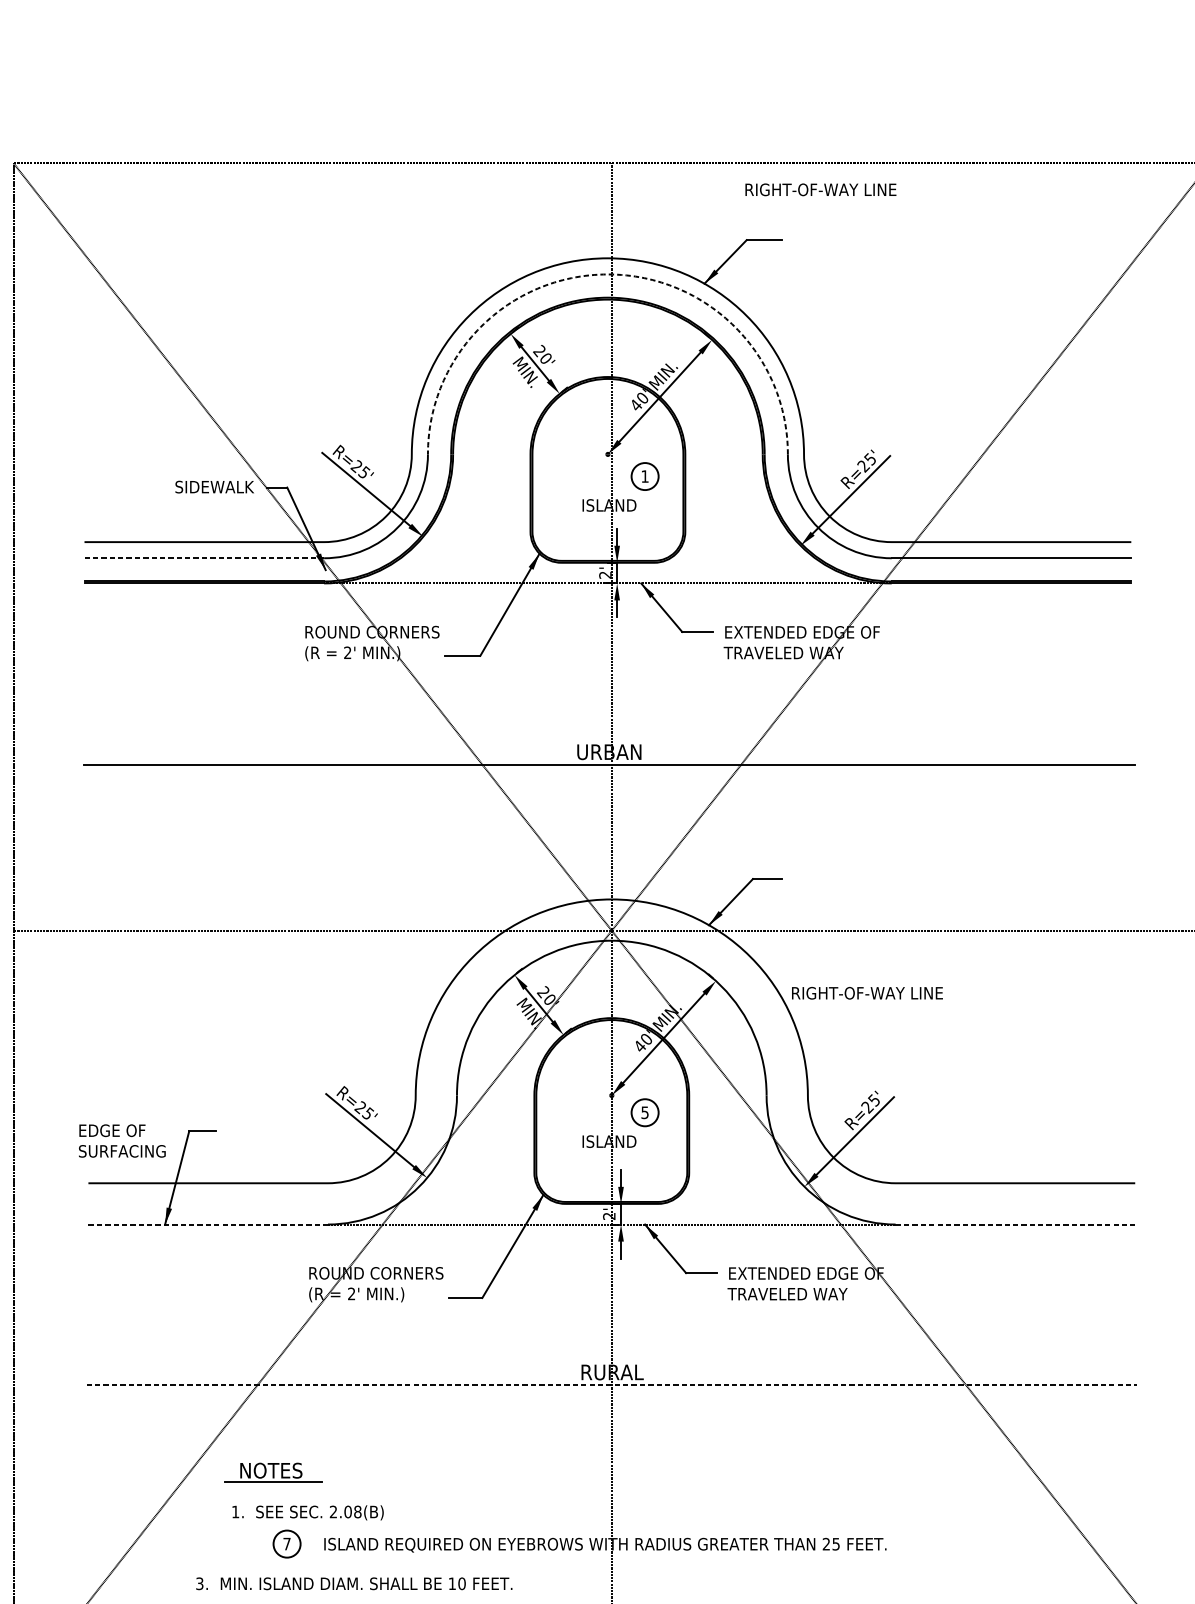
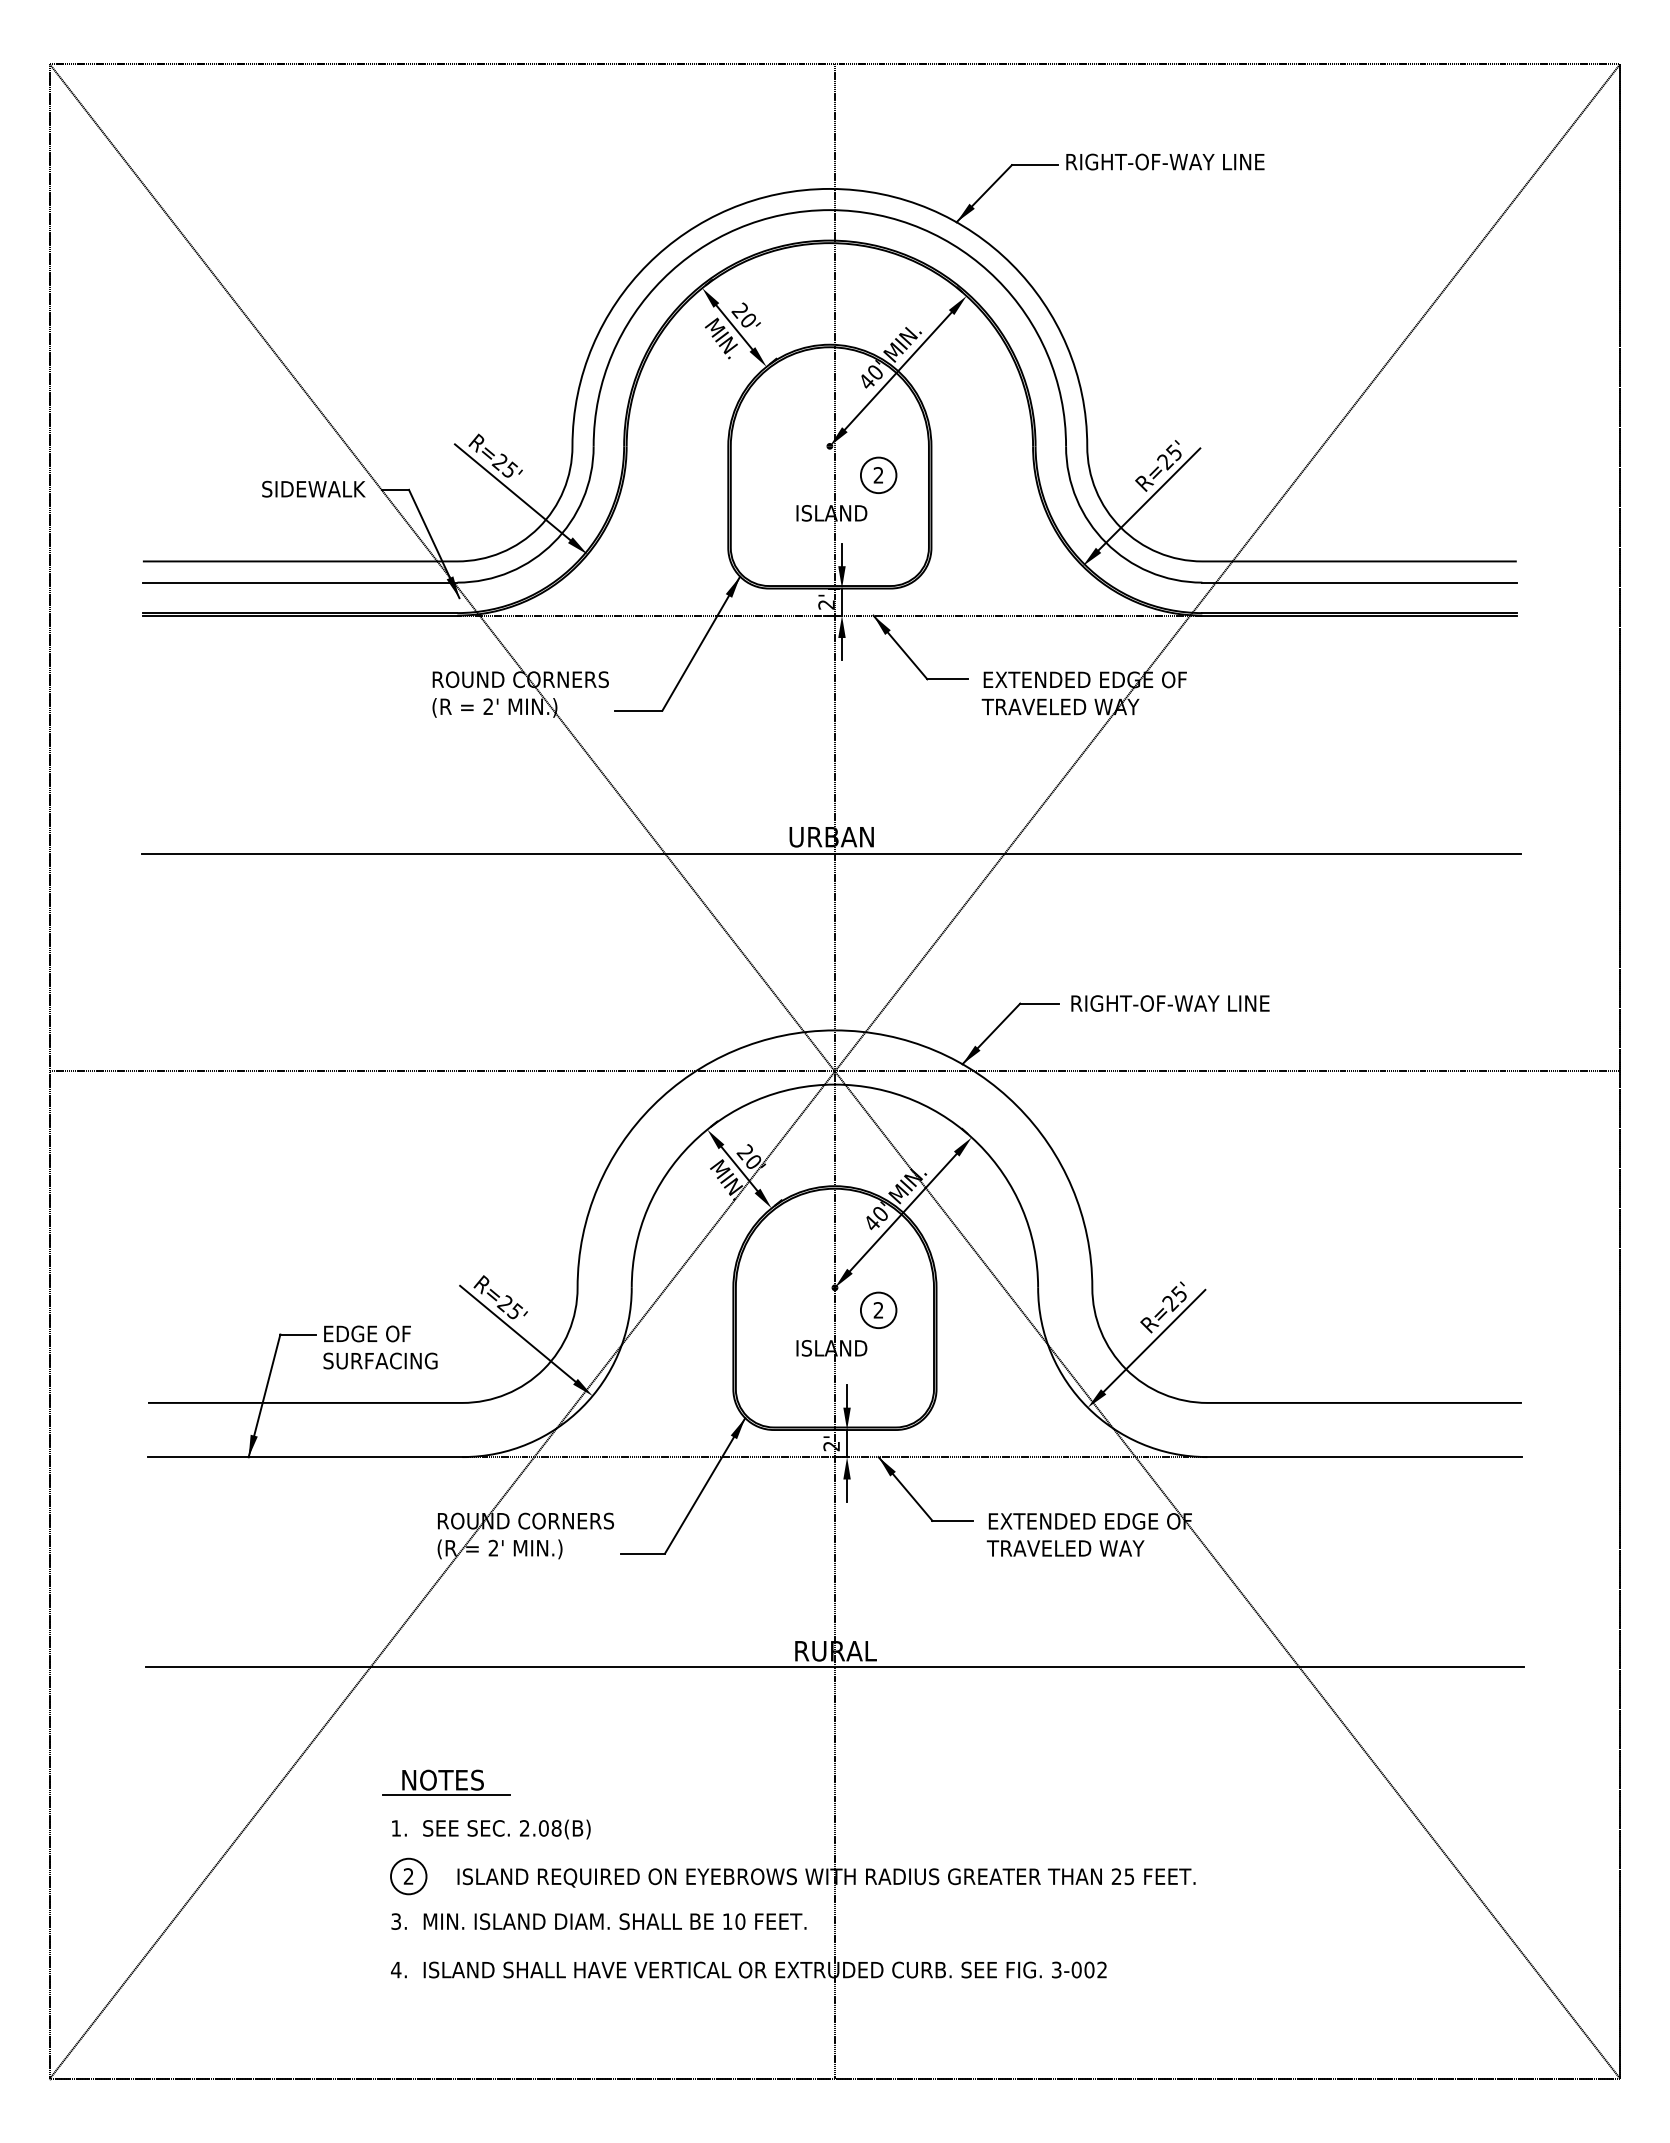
text: (820, 189) -> (1165, 161), moved
arc: (607, 274) -> (829, 210), dashed -> solid
text: (644, 476) -> (878, 475), 1 -> 2
line: (204, 558) -> (300, 582), dashed -> solid
text: (867, 993) -> (1170, 1003), moved
text: (644, 1112) -> (878, 1310), 5 -> 2
text: (122, 1141) -> (380, 1347), moved
line: (208, 1224) -> (305, 1457), dashed -> solid
line: (1016, 1224) -> (1365, 1457), dashed -> solid
line: (612, 1384) -> (835, 1667), dashed -> solid
part: (273, 1472) -> (446, 1782), moved
text: (308, 1512) -> (491, 1829), moved
text: (286, 1544) -> (408, 1876), 7 -> 2
text: (353, 1583) -> (598, 1921), moved

